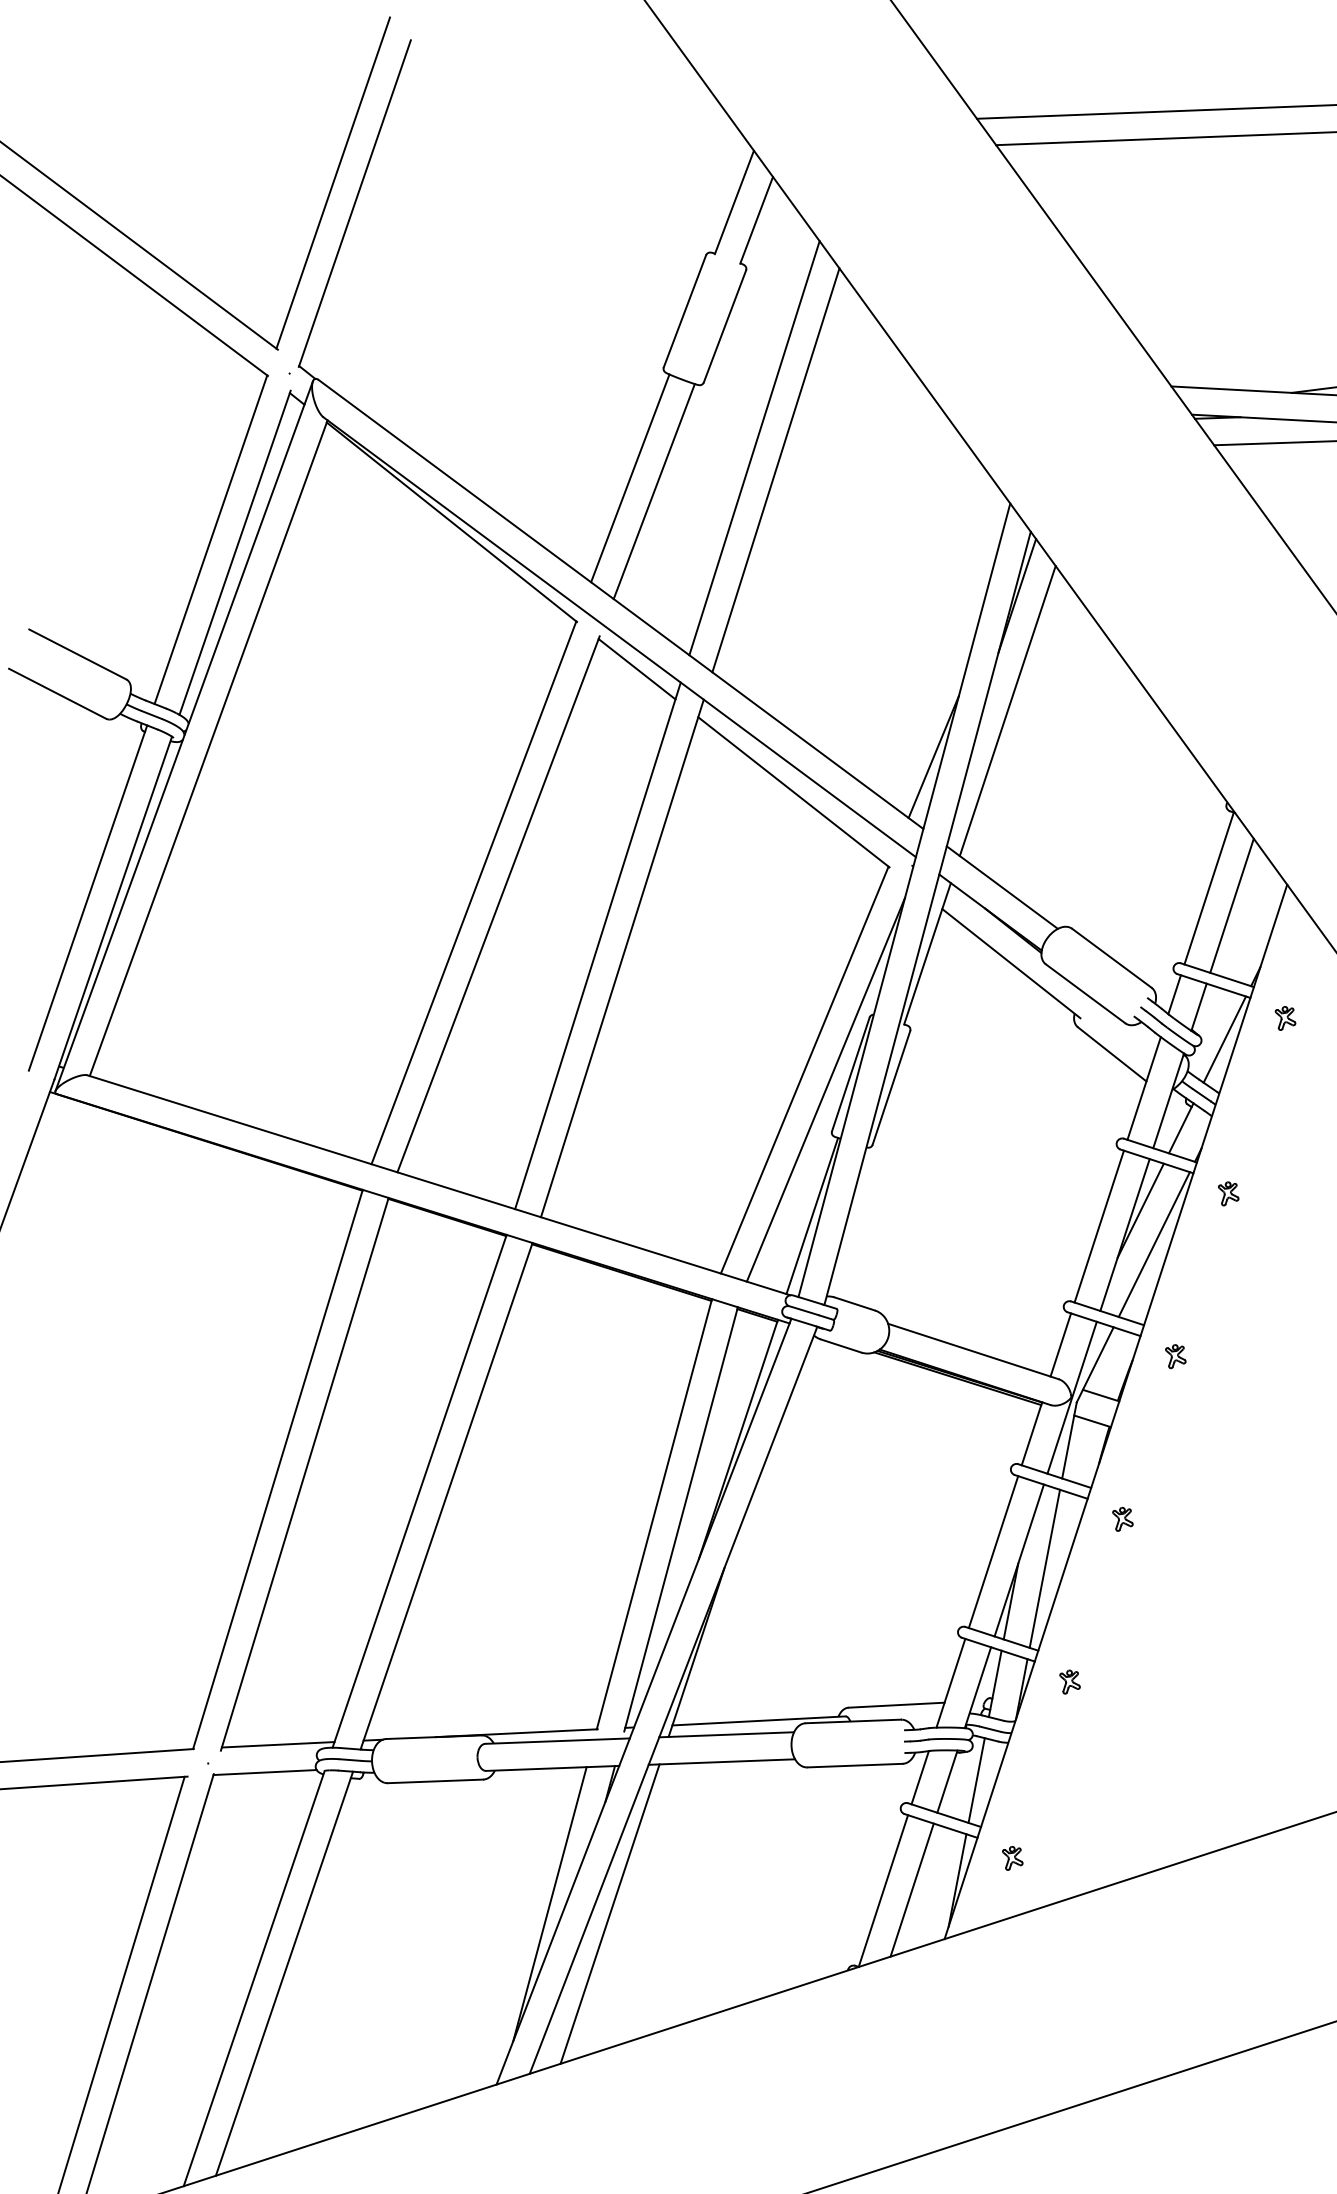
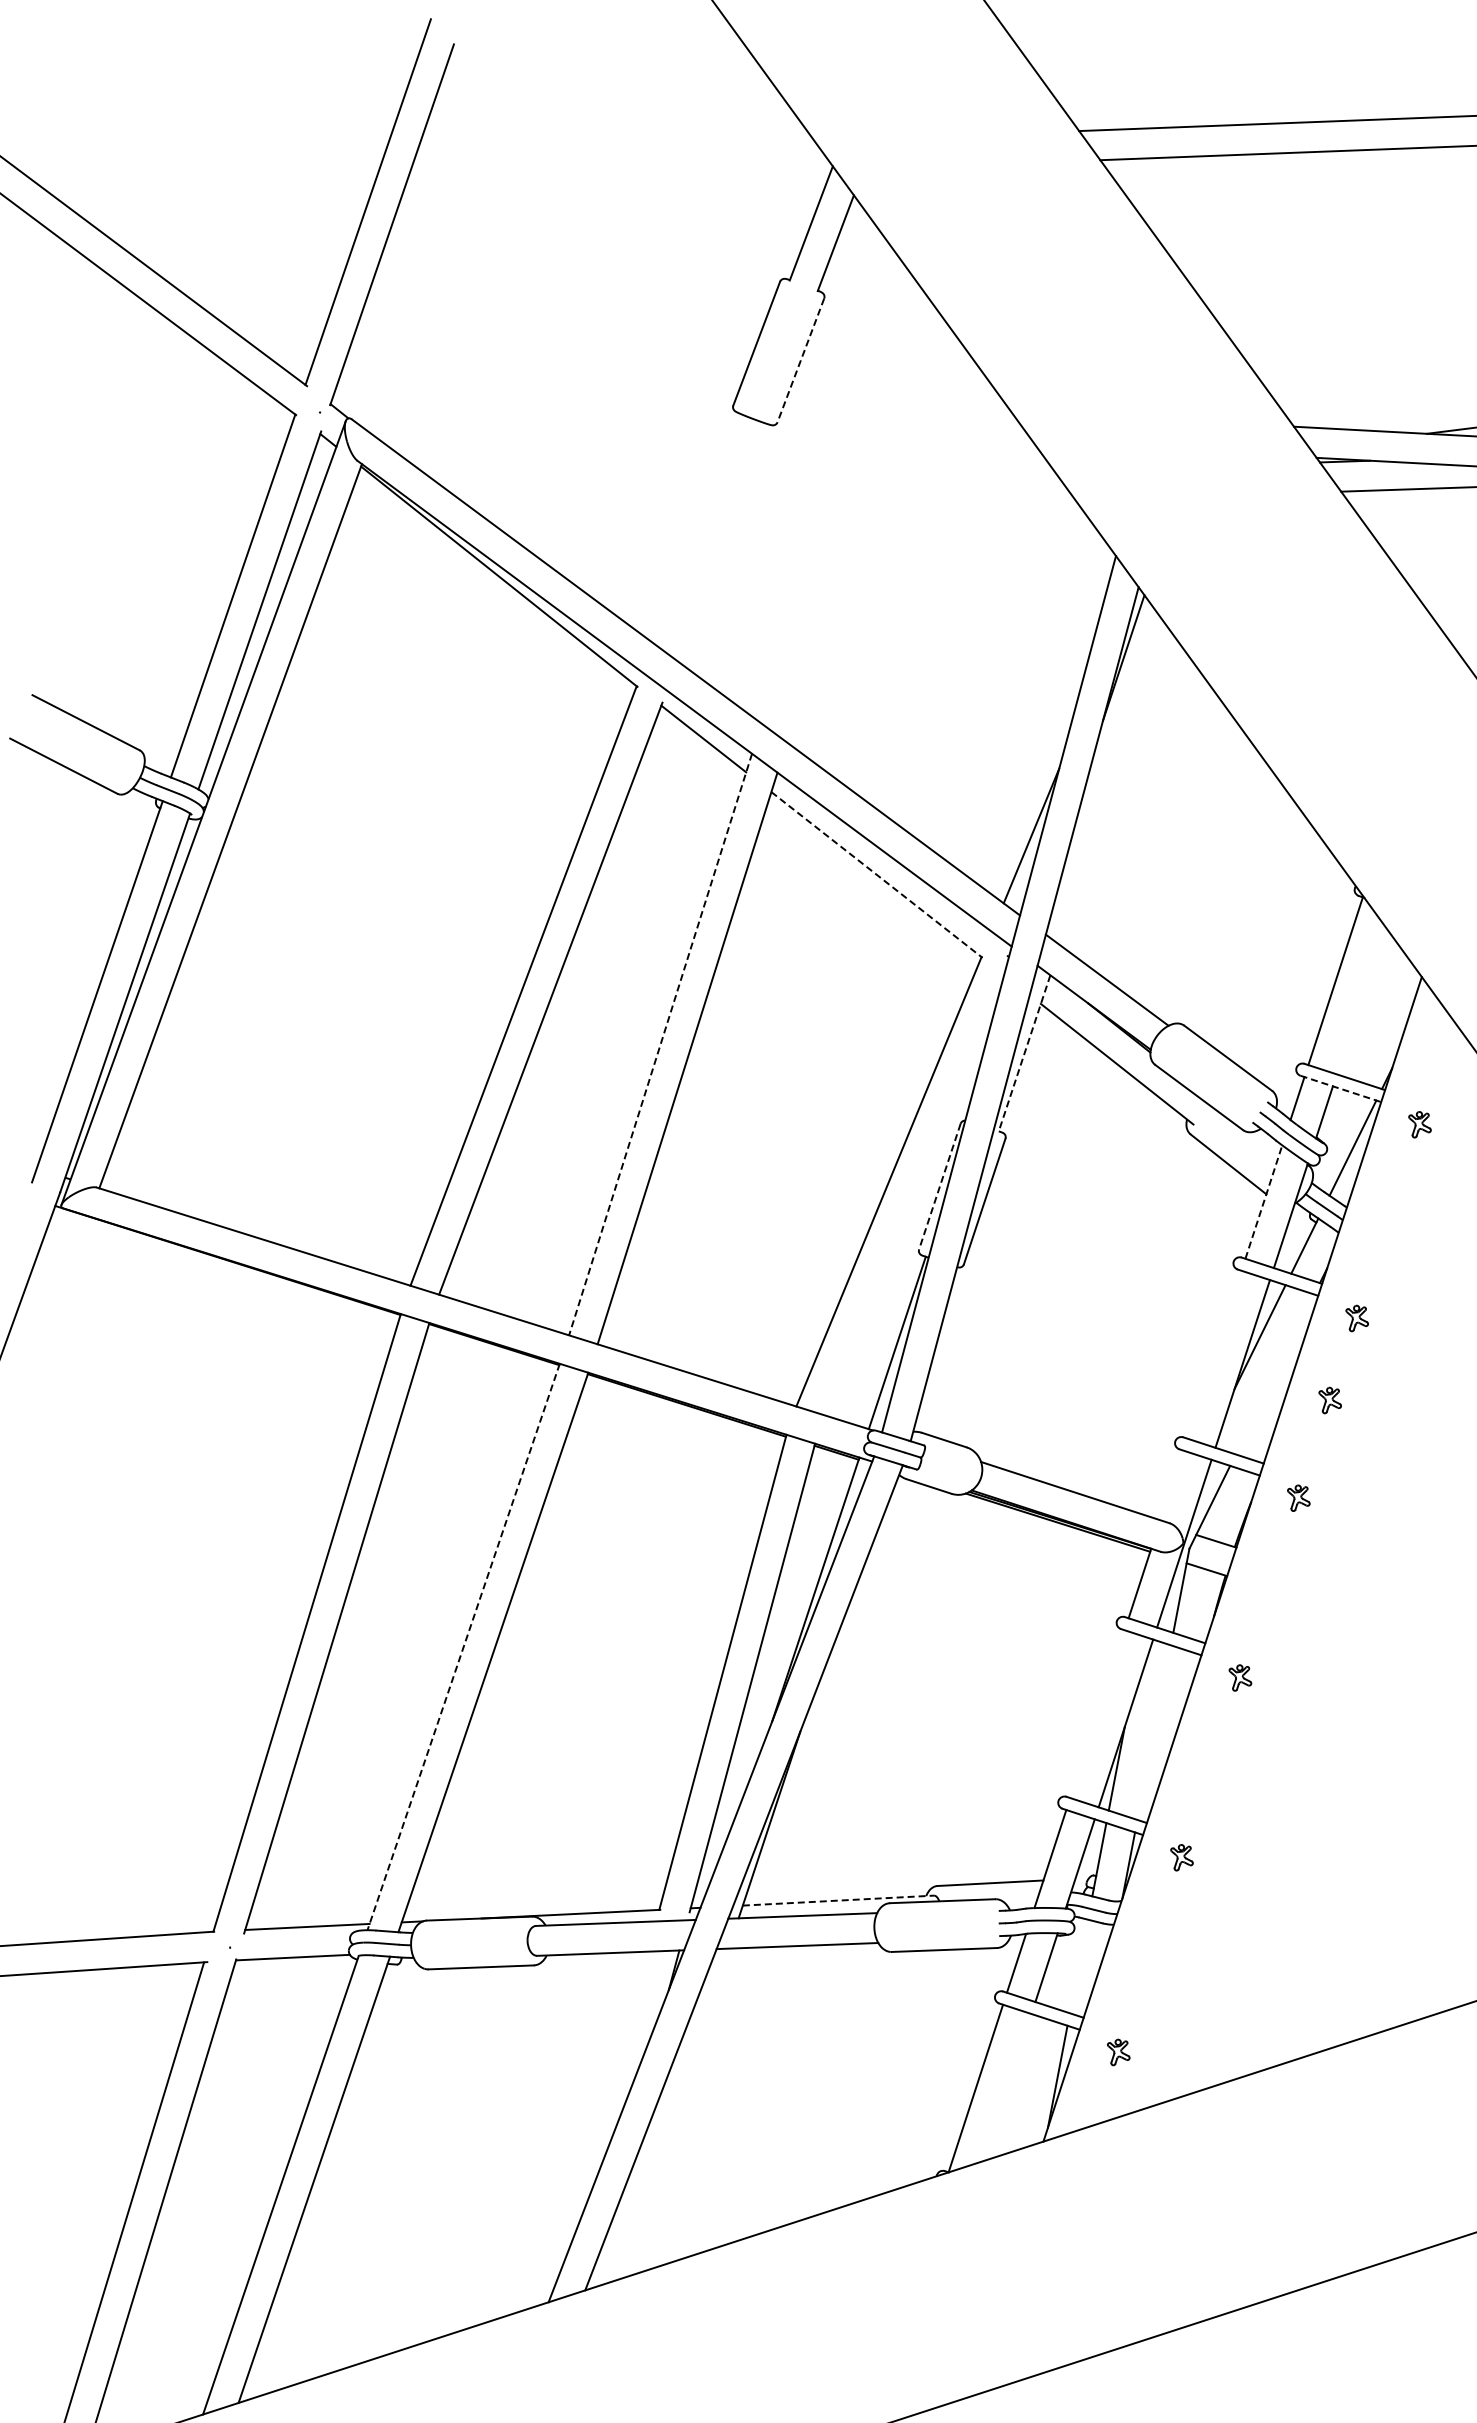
line: (724, 326) -> (800, 360), solid -> dashed
line: (754, 447) -> (833, 494), removed
line: (775, 470) -> (856, 519), removed
line: (630, 478) -> (696, 528), removed
line: (654, 491) -> (722, 542), removed
line: (1008, 711) -> (1113, 785), removed
line: (794, 792) -> (877, 875), solid -> dashed
line: (1231, 905) -> (1360, 1000), removed
line: (597, 945) -> (660, 1044), solid -> dashed
line: (927, 953) -> (1024, 1053), solid -> dashed
line: (1214, 986) -> (1341, 1089), solid -> dashed
line: (850, 1075) -> (939, 1187), solid -> dashed
line: (1143, 1088) -> (1263, 1202), solid -> dashed
line: (826, 1089) -> (912, 1203), removed
line: (1099, 1226) -> (1214, 1354), removed
line: (1153, 1244) -> (1274, 1374), removed
part: (1203, 1268) -> (1329, 1400), added
line: (1060, 1345) -> (1171, 1485), removed
line: (419, 1491) -> (463, 1647), solid -> dashed
line: (993, 1552) -> (1097, 1714), removed
line: (1044, 1568) -> (1153, 1732), removed
line: (759, 1720) -> (838, 1900), solid -> dashed
line: (976, 1780) -> (1078, 1966), removed
line: (912, 1890) -> (1007, 2087), removed
line: (549, 1903) -> (607, 2102), removed
line: (609, 1913) -> (673, 2113), removed

